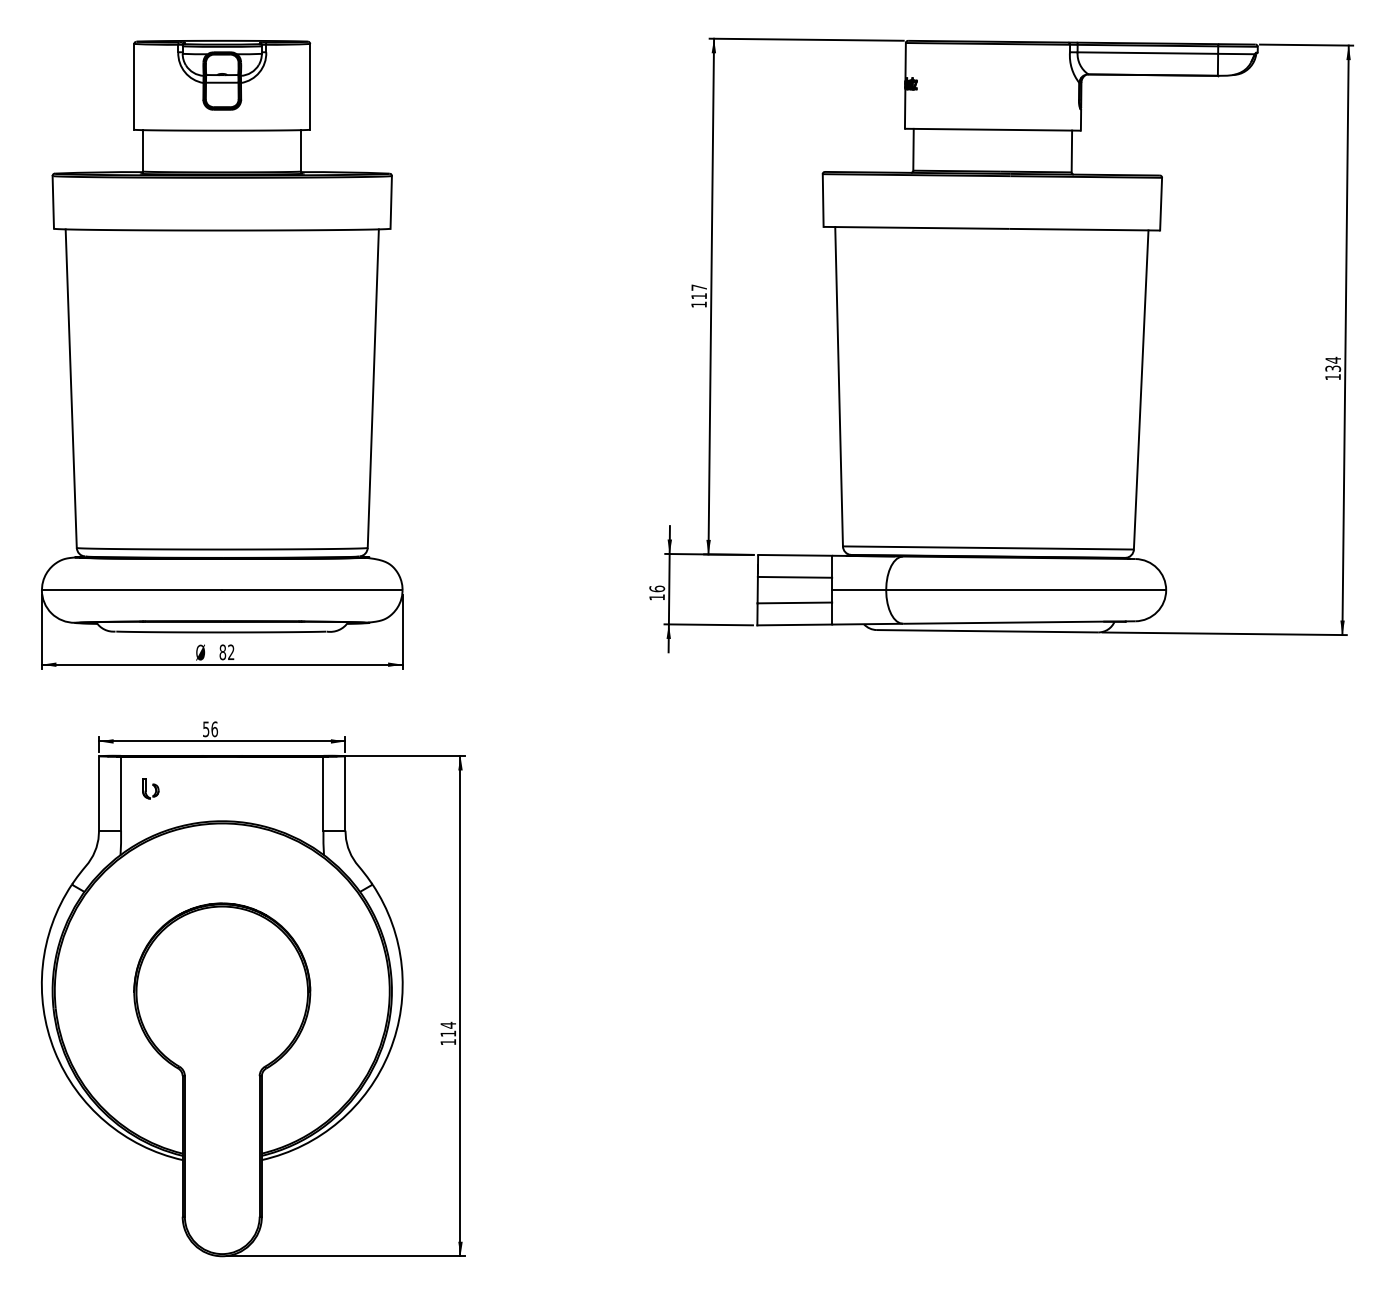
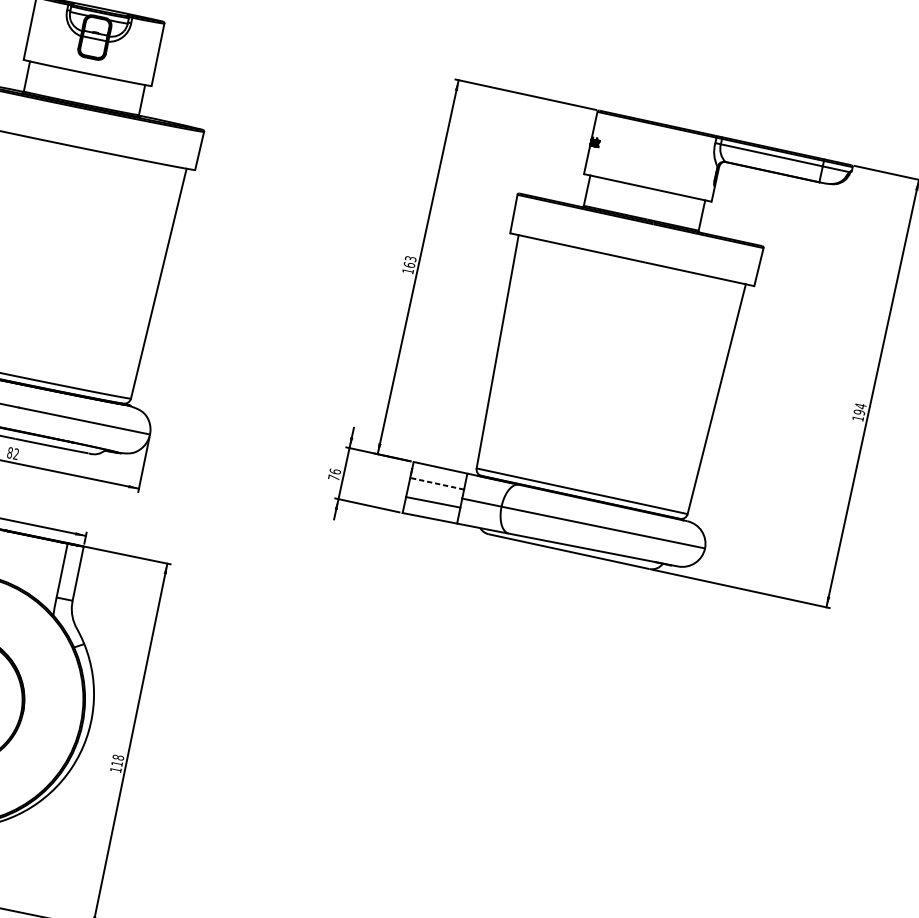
text: (699, 291) -> (410, 261), 117 -> 163
text: (1332, 368) -> (859, 412), 134 -> 194
line: (794, 577) -> (436, 483), solid -> dashed
text: (656, 597) -> (333, 477), 16 -> 76
text: (448, 1024) -> (118, 757), 114 -> 118

